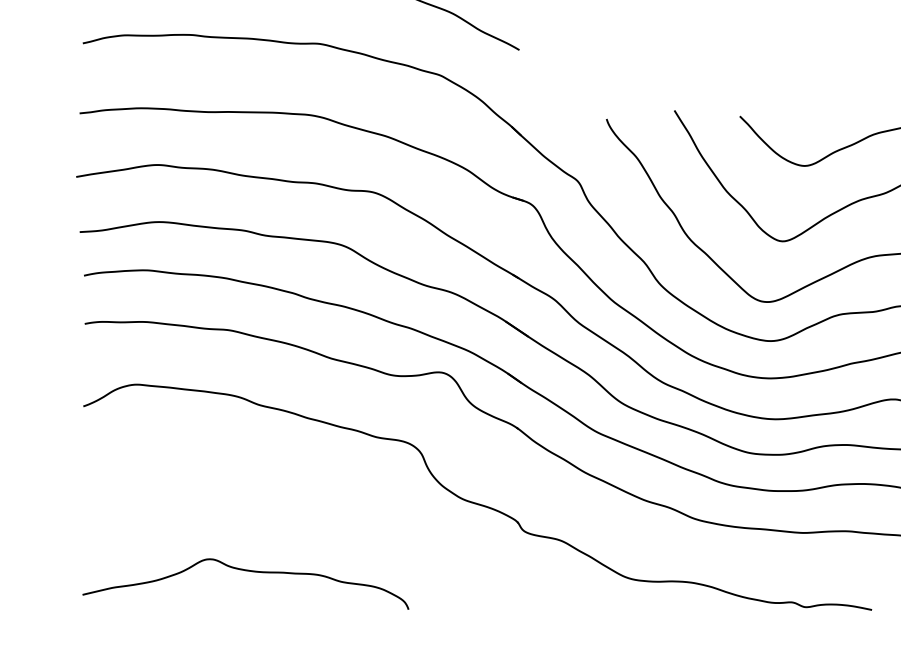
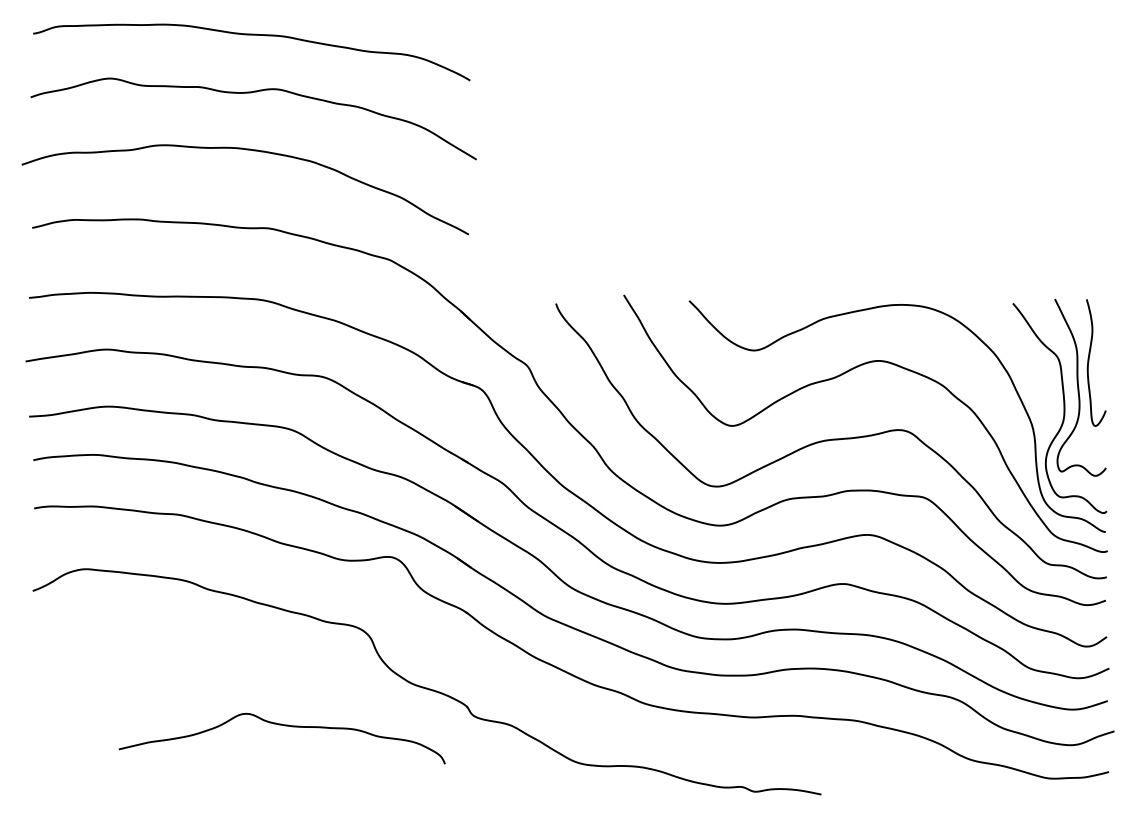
curve: (248, 571) -> (284, 726), moved

